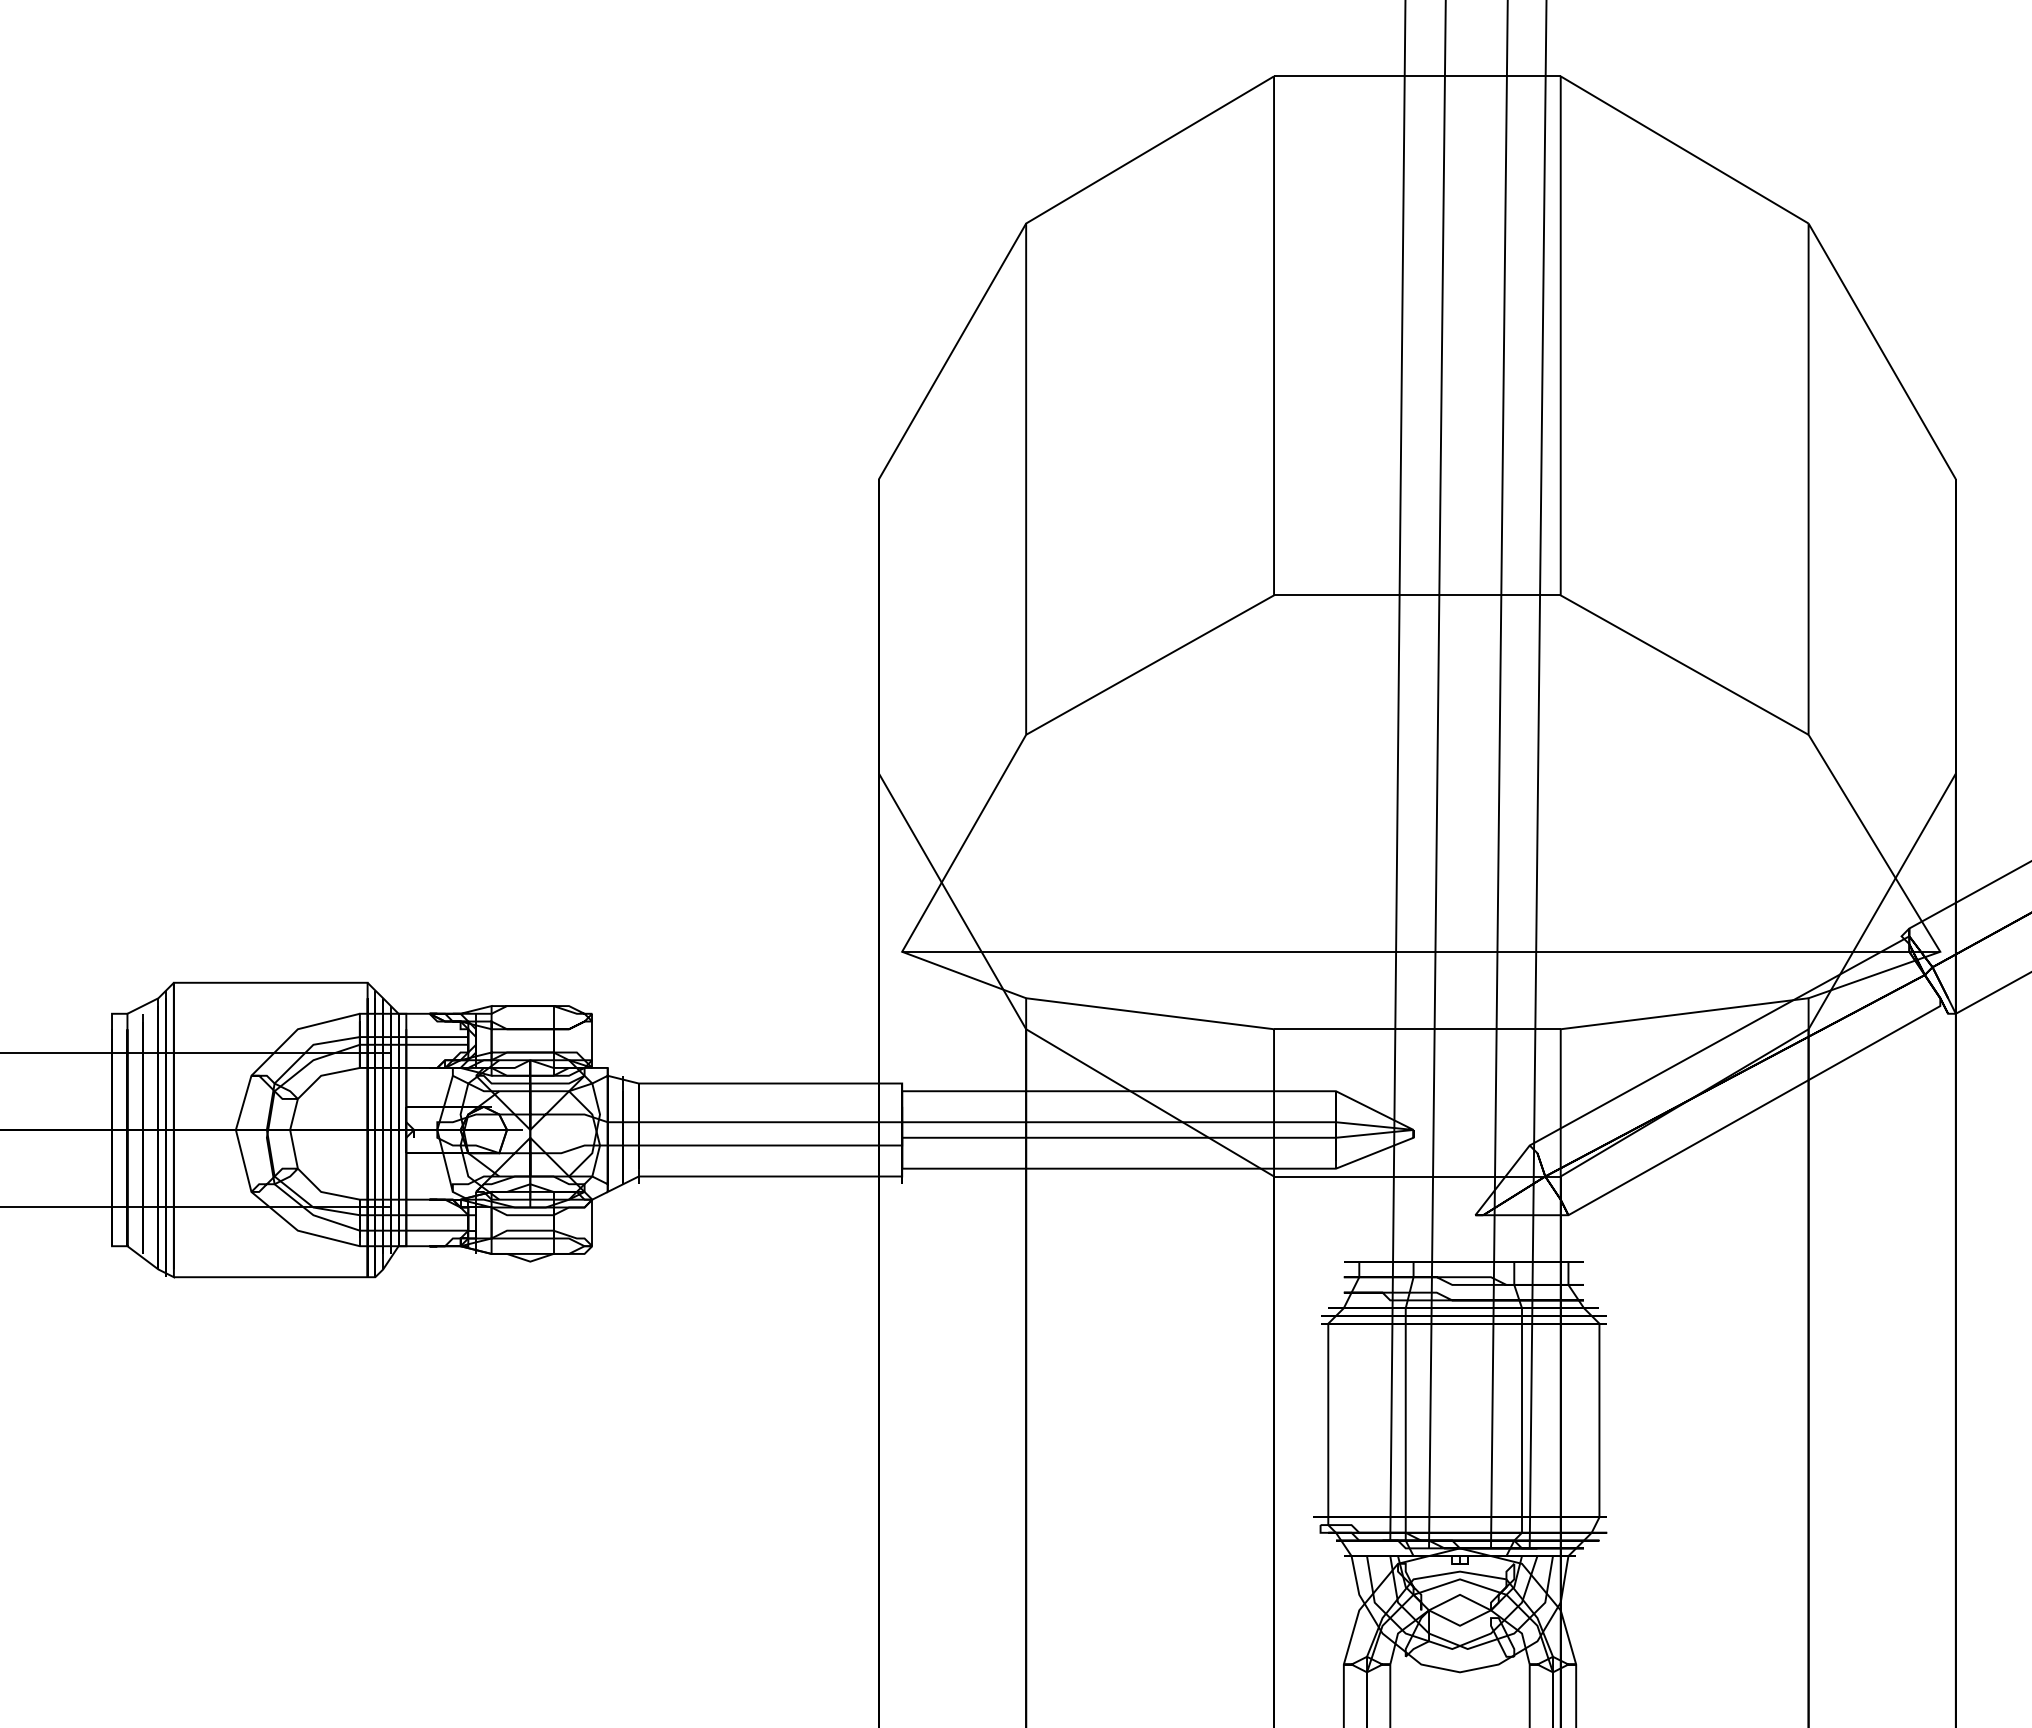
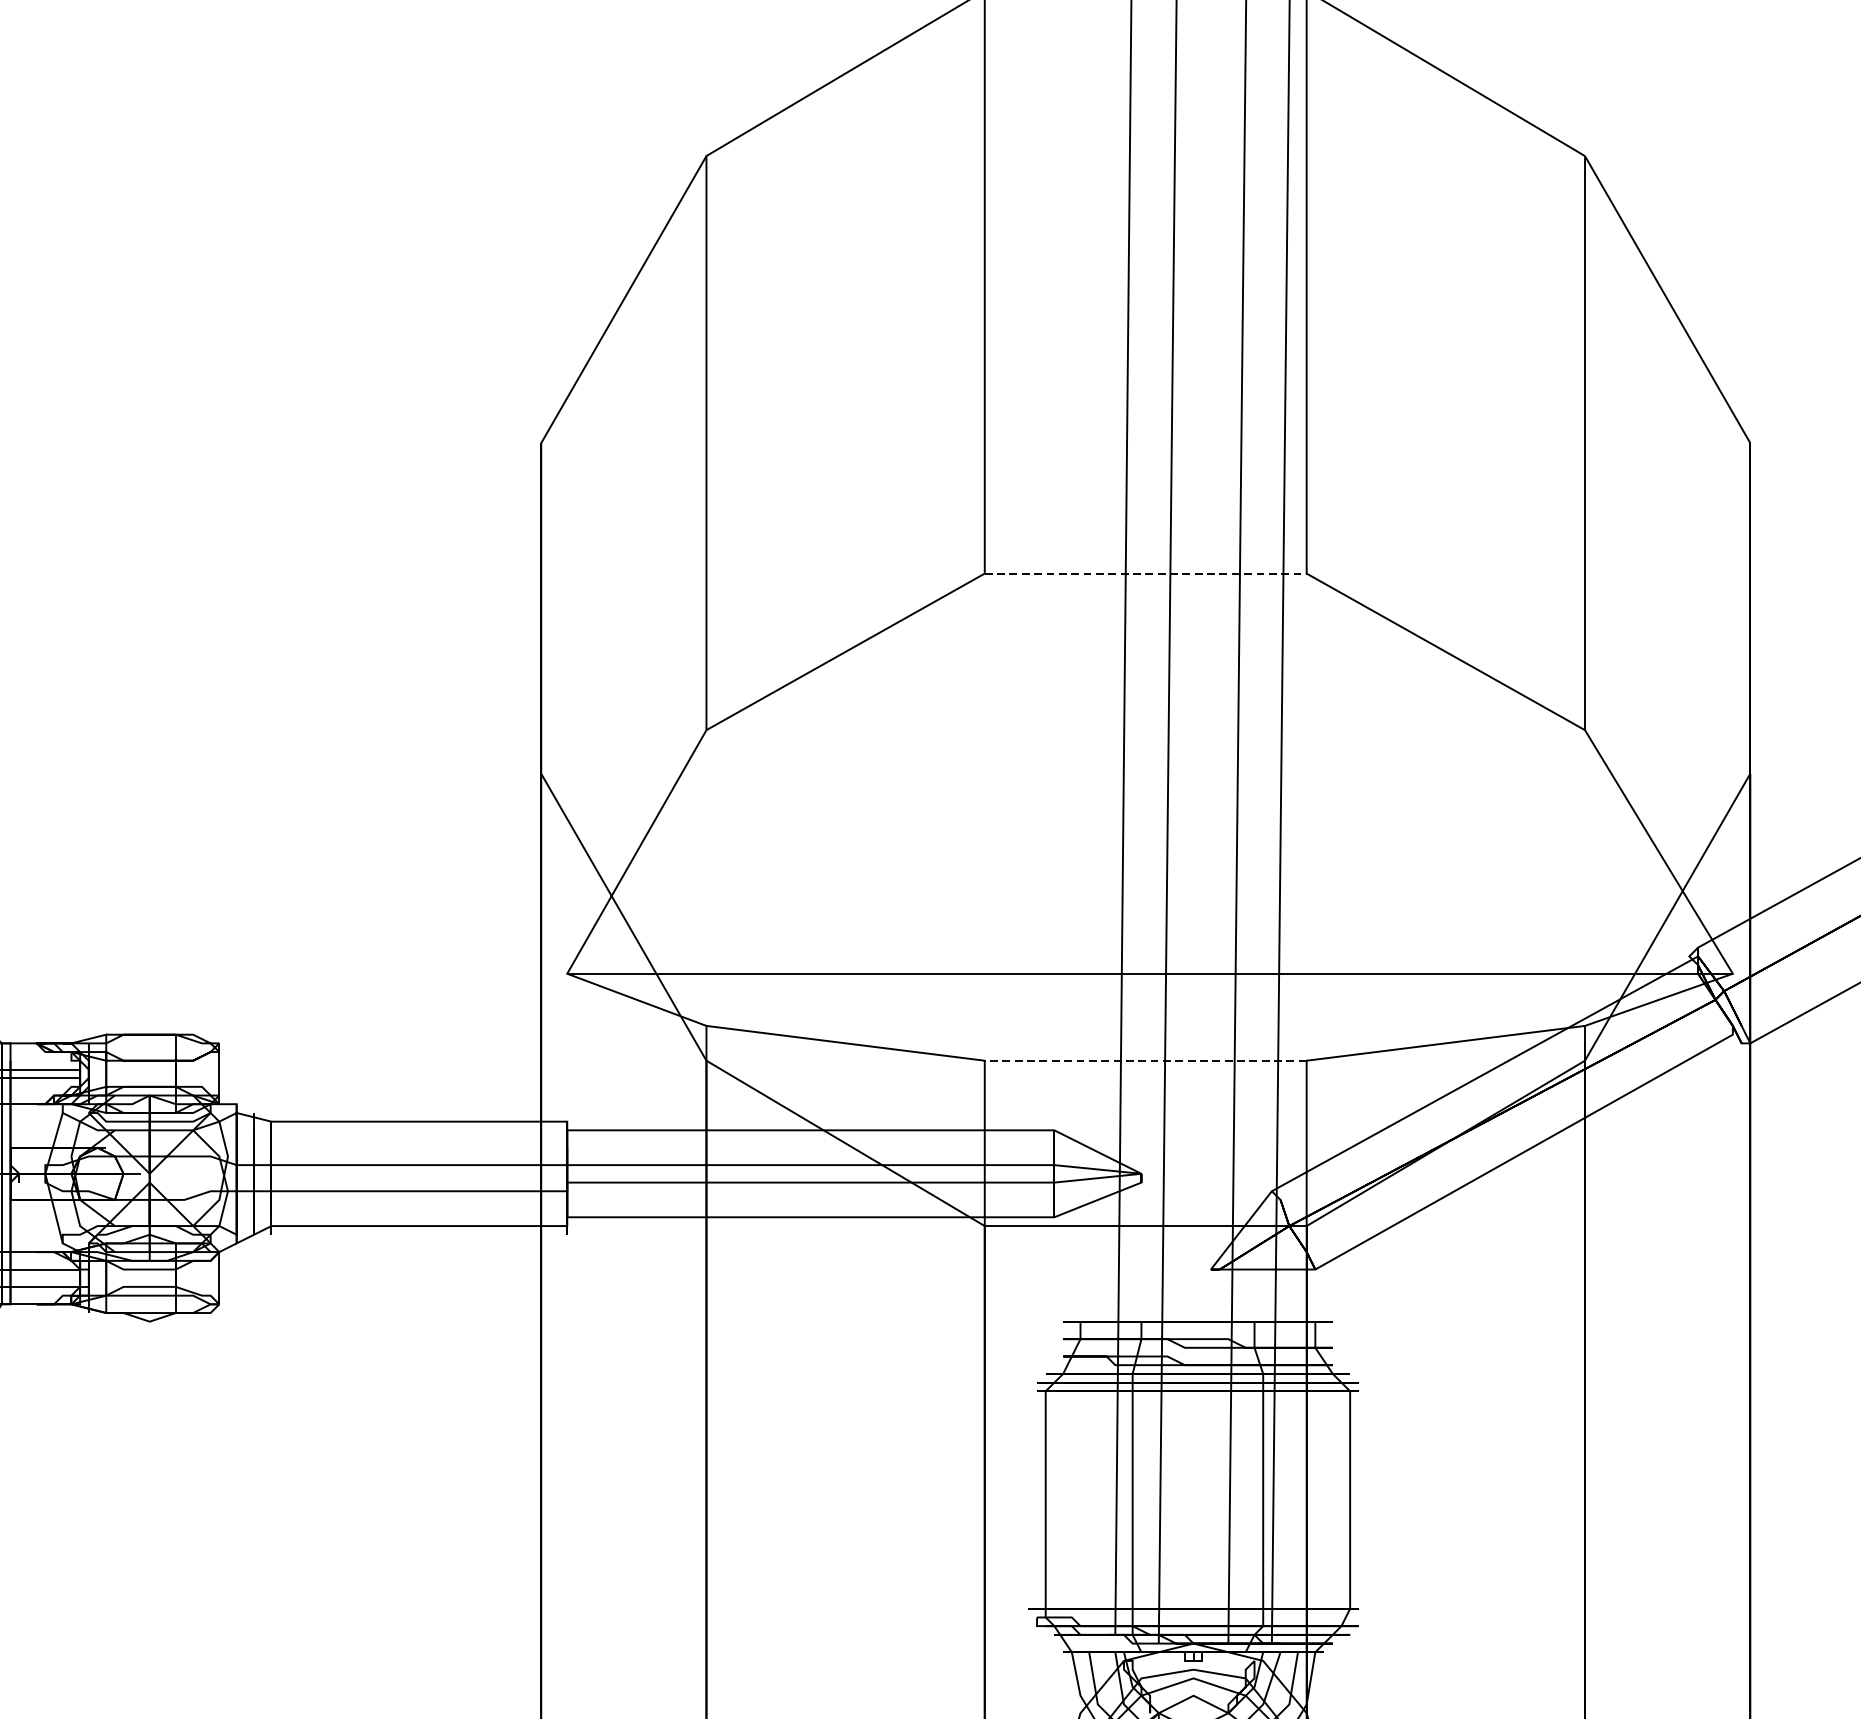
line: (1417, 595) -> (1145, 573), solid -> dashed
line: (1416, 1029) -> (1144, 1061), solid -> dashed

